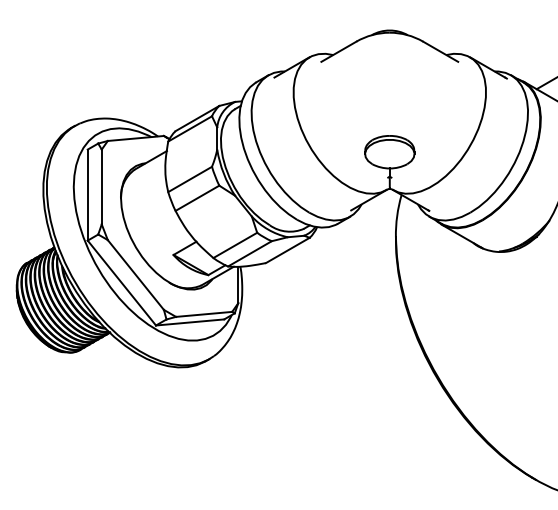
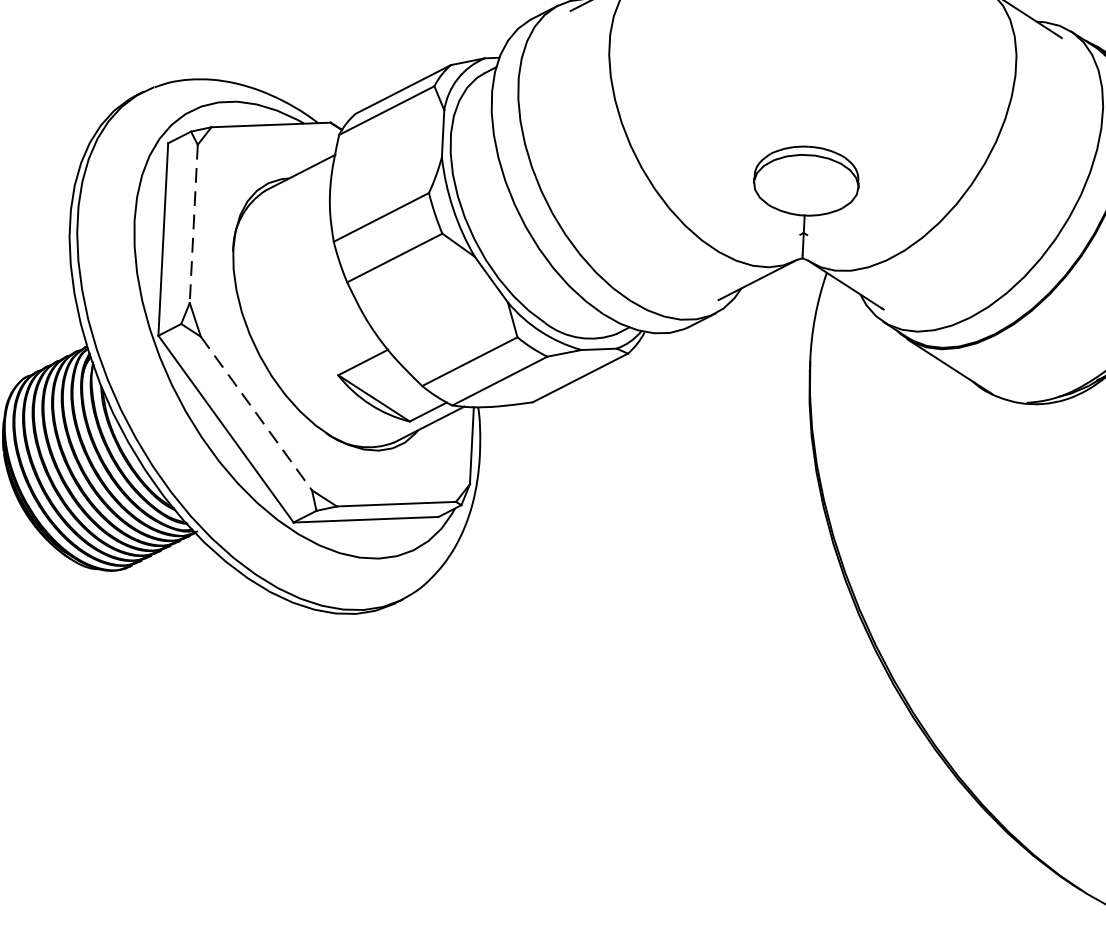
line: (101, 187) -> (193, 224), solid -> dashed
line: (135, 275) -> (255, 414), solid -> dashed

